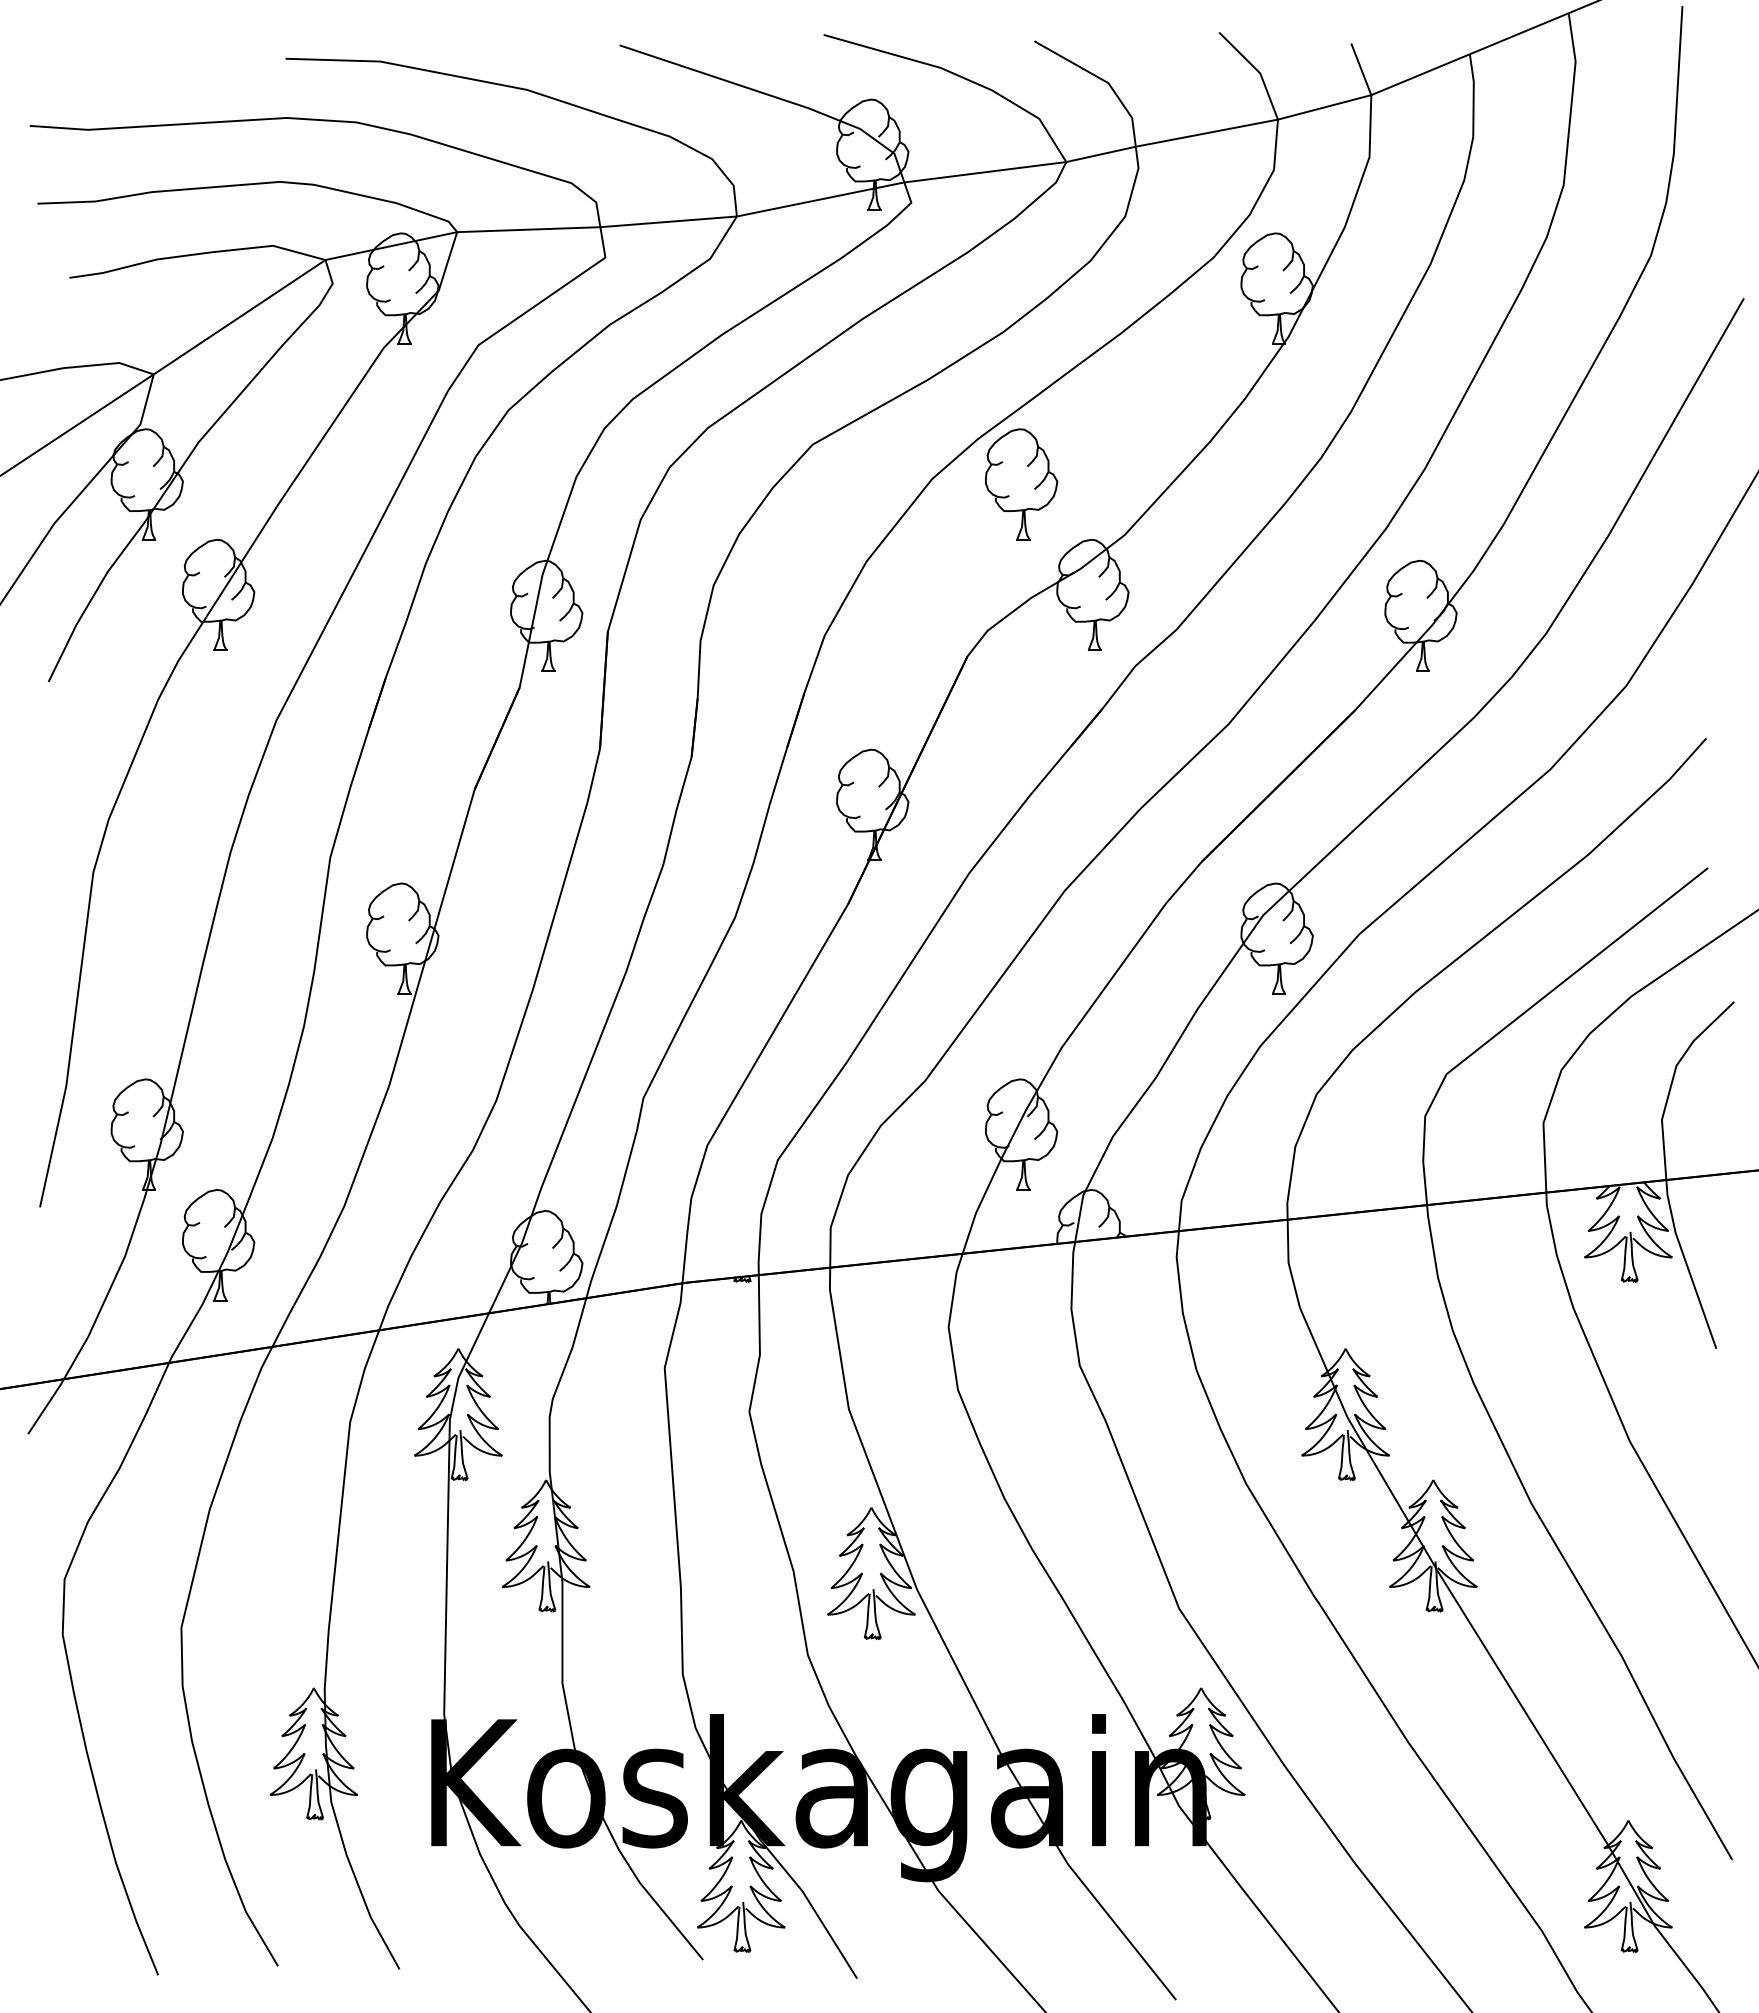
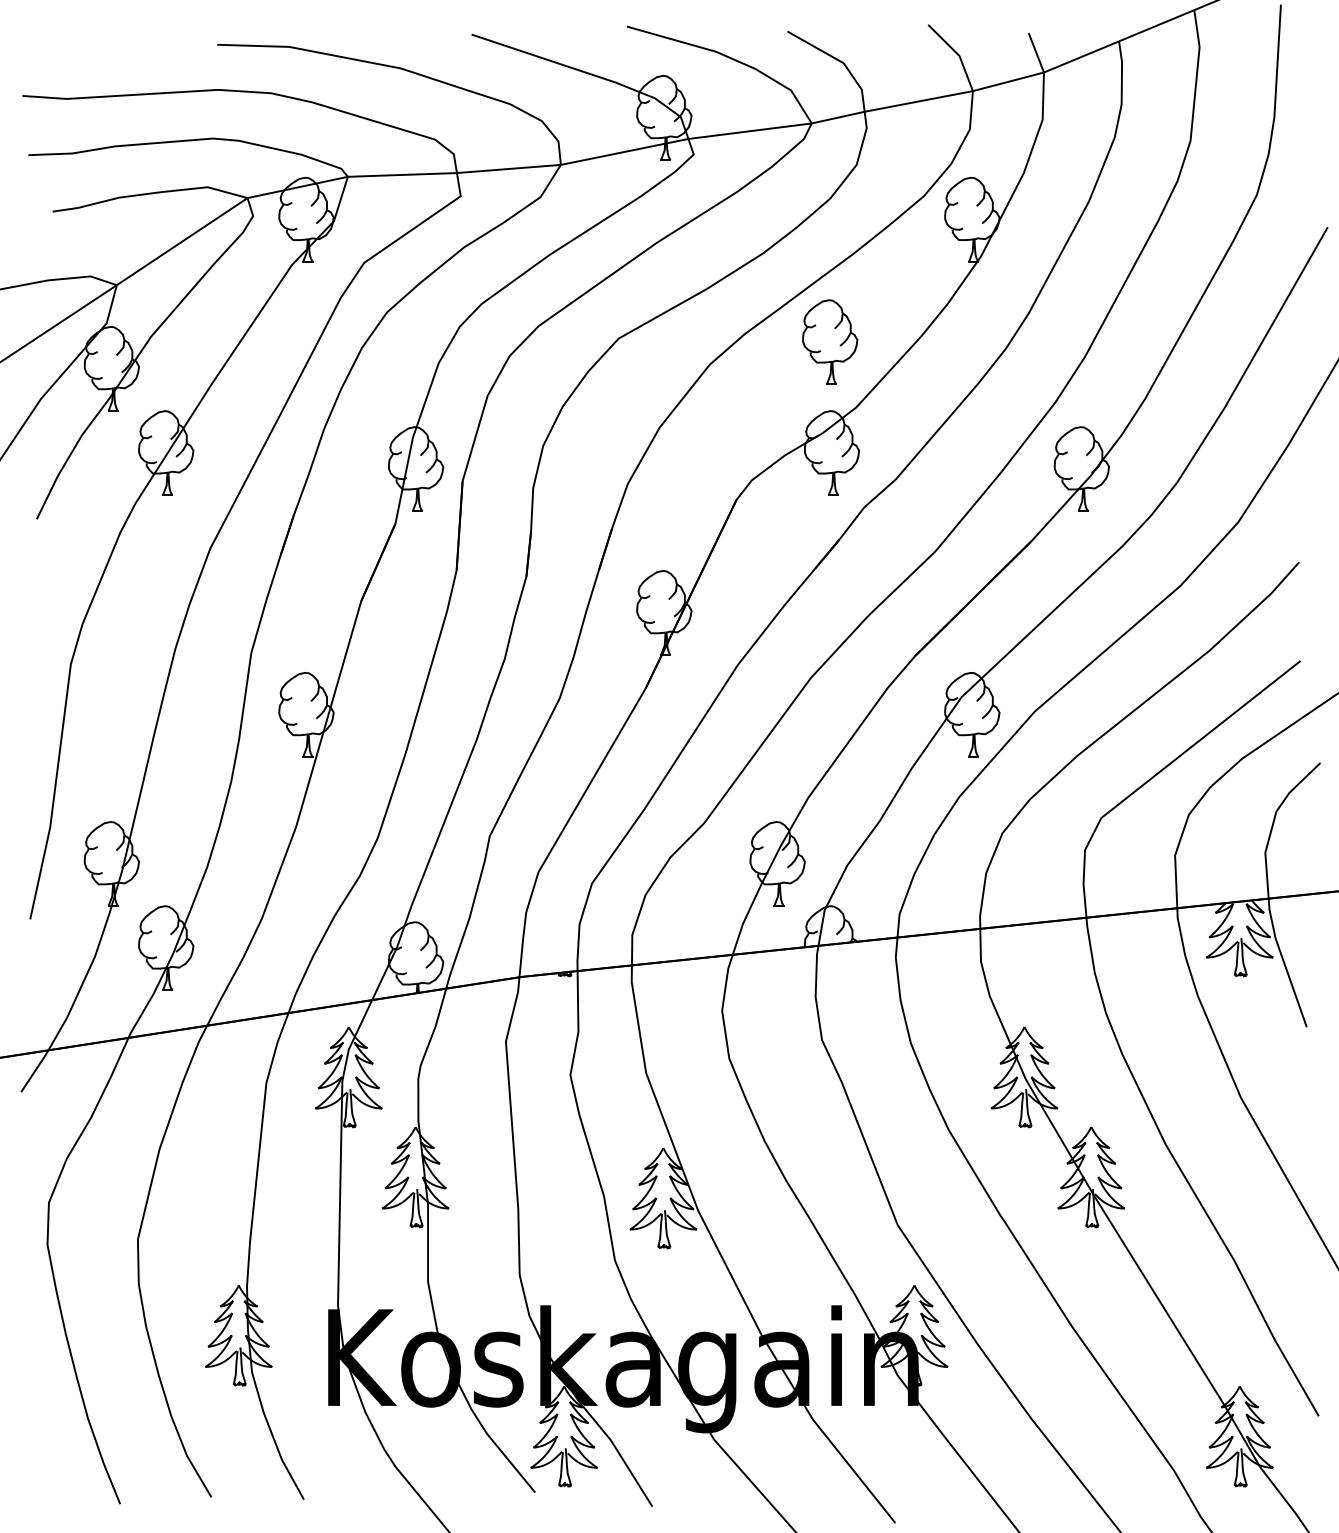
part: (1021, 484) -> (830, 342), moved

